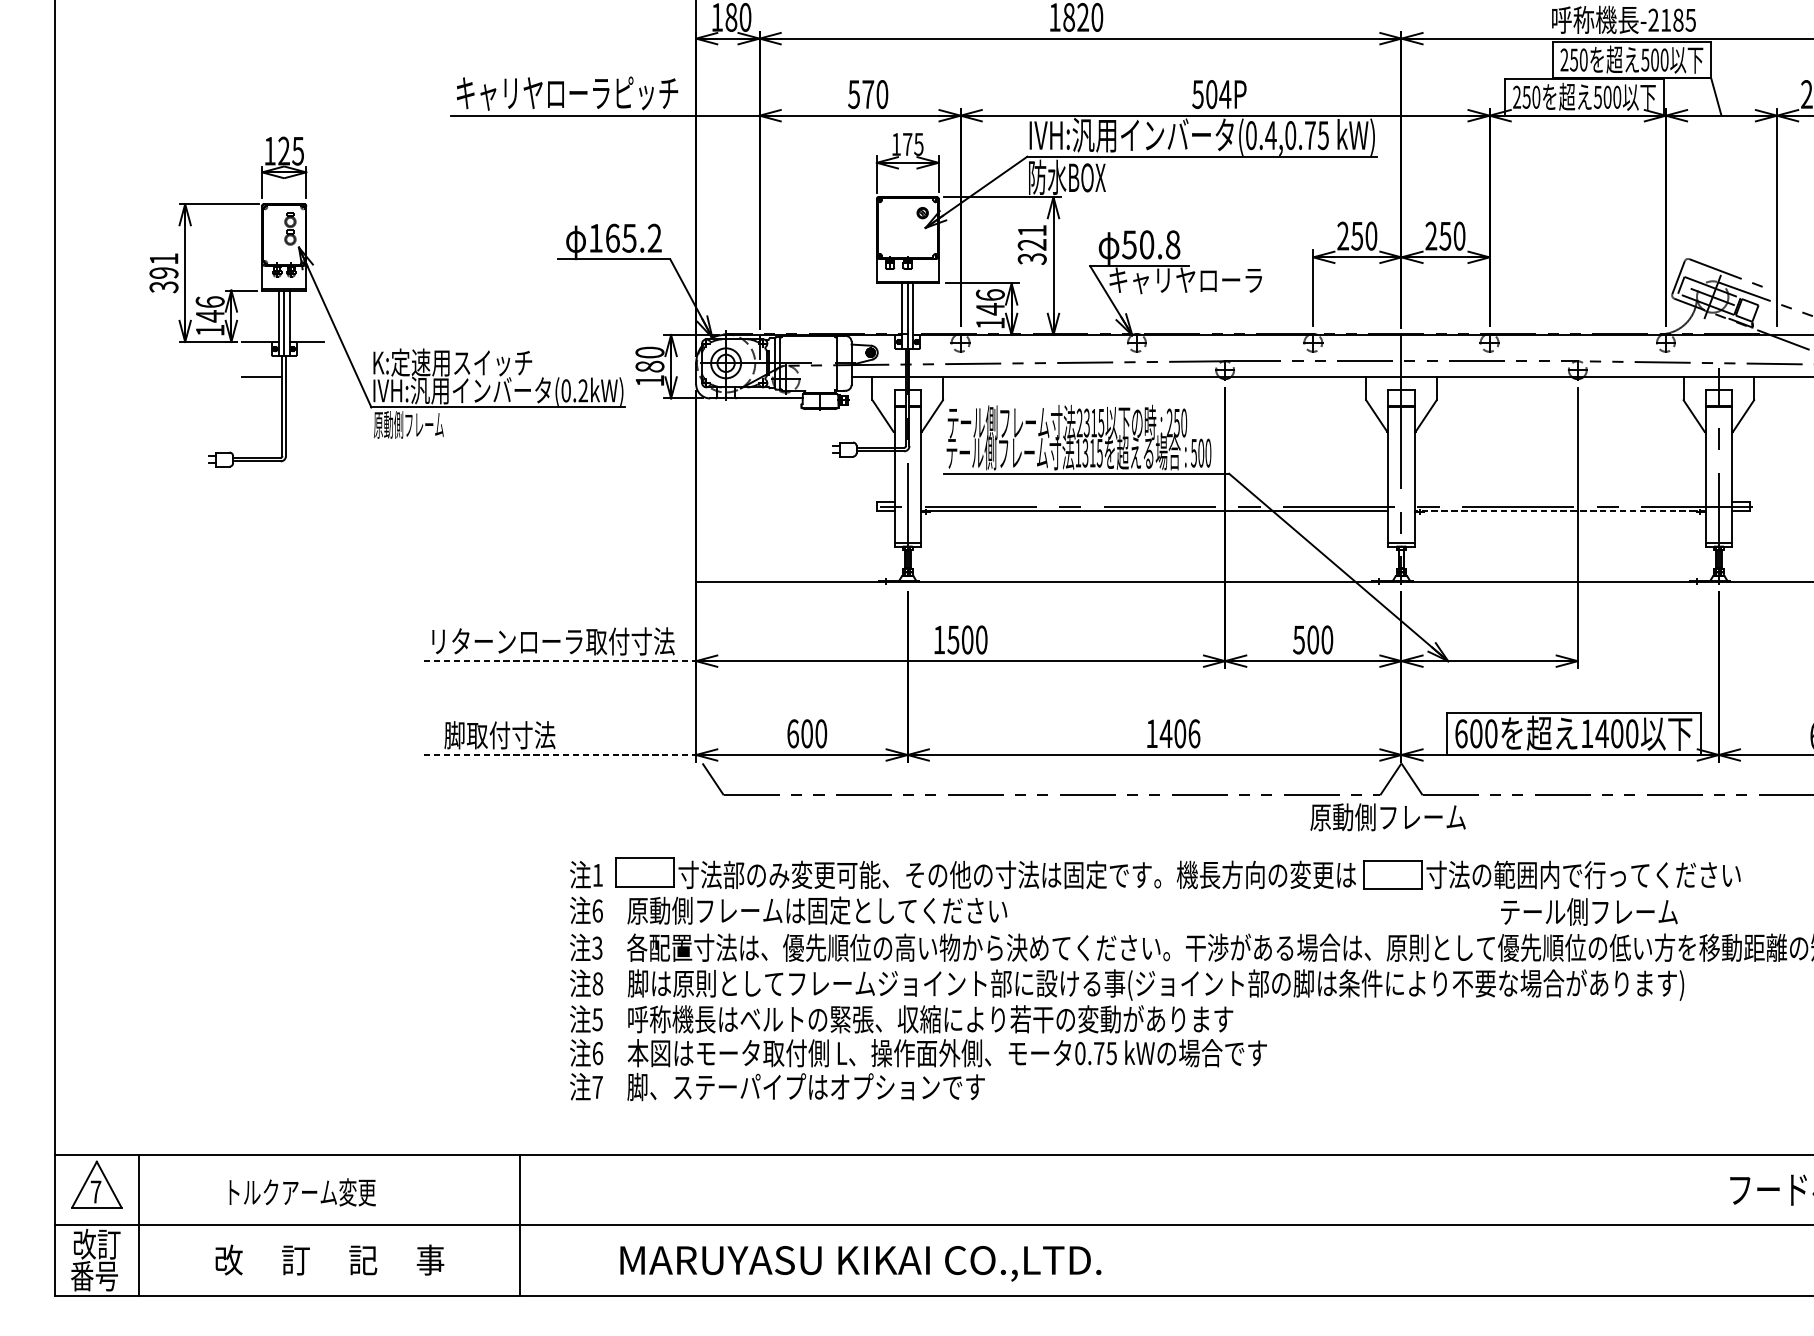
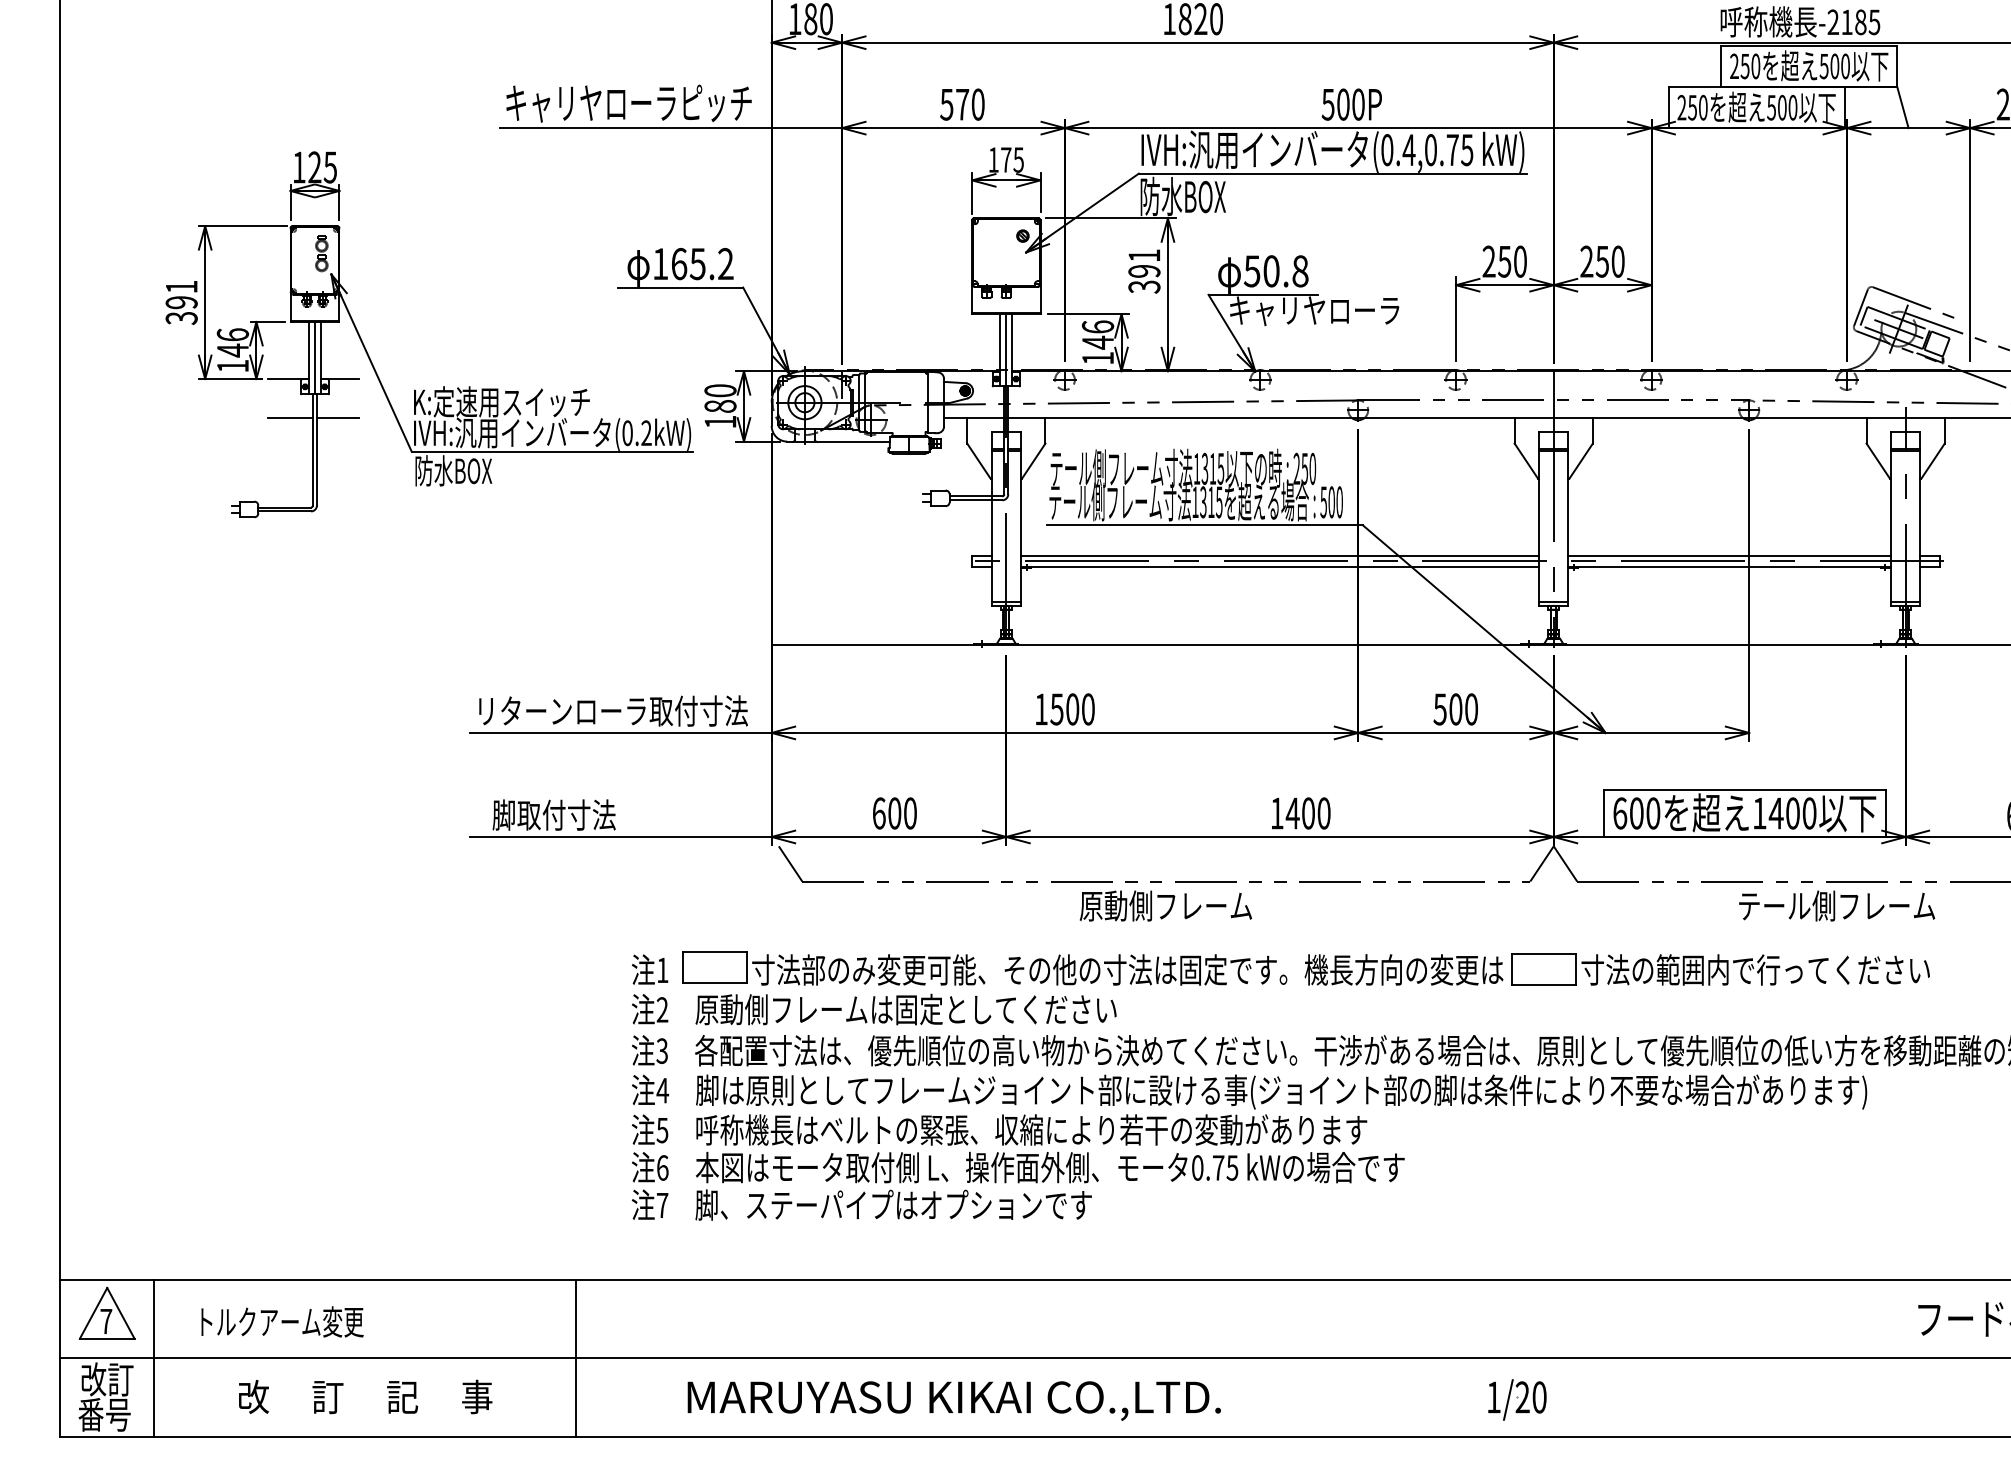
text: (1225, 94) -> (1358, 104), 504P -> 500P
text: (1032, 245) -> (1144, 271), 321 -> 391
line: (304, 377) -> (337, 418), added
text: (1079, 422) -> (1196, 468), 2315 -> 1315
text: (409, 424) -> (453, 470), 原動側フレーム -> 防水BOX
line: (1154, 502) -> (1279, 556), added
line: (1559, 502) -> (1729, 556), added
line: (1559, 511) -> (1729, 566), dashed -> solid
line: (559, 660) -> (620, 732), dashed -> solid
text: (1193, 733) -> (1323, 813), 1406 -> 1400
line: (559, 754) -> (620, 836), dashed -> solid
text: (1387, 816) -> (1165, 905), moved
text: (597, 910) -> (662, 1009), 6 -> 2
text: (1589, 911) -> (1837, 905), moved
text: (597, 983) -> (662, 1090), 8 -> 4
text: (302, 1192) -> (282, 1321), moved
part: (1368, 1262) -> (1517, 1399), added

